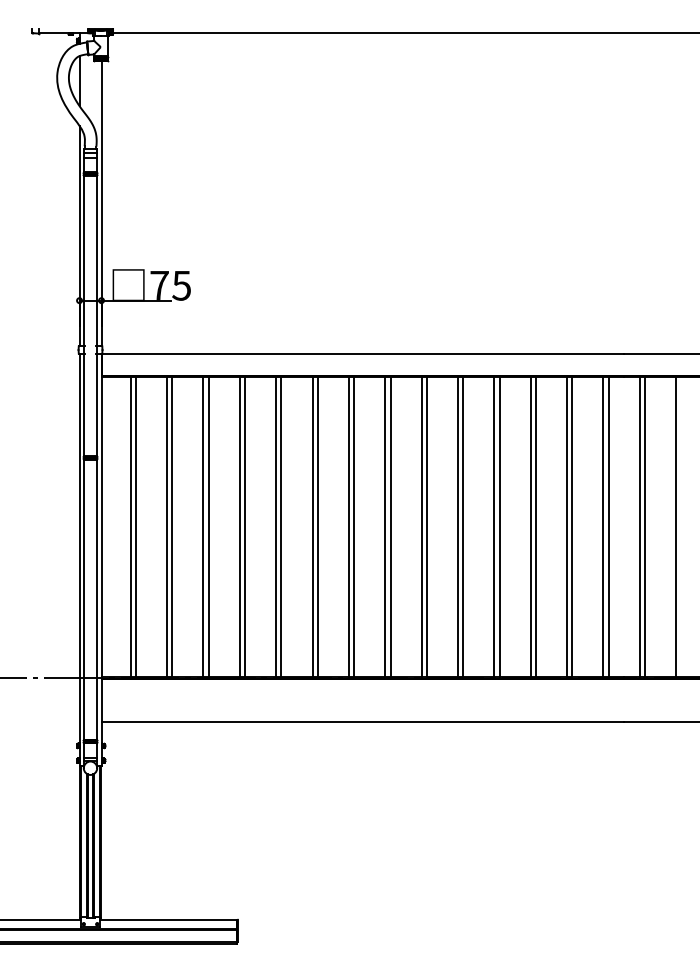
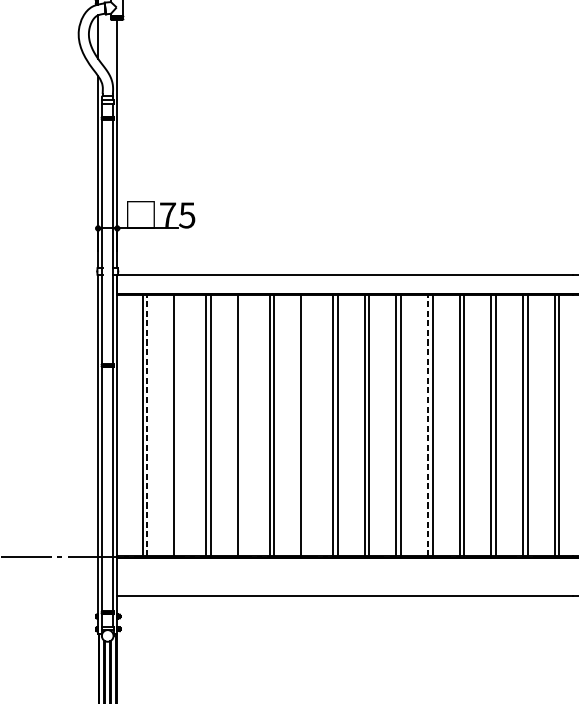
line: (136, 526) -> (147, 425), solid -> dashed
line: (172, 526) -> (179, 425), removed
line: (245, 526) -> (242, 425), removed
line: (317, 526) -> (305, 425), removed
line: (458, 526) -> (428, 425), solid -> dashed

